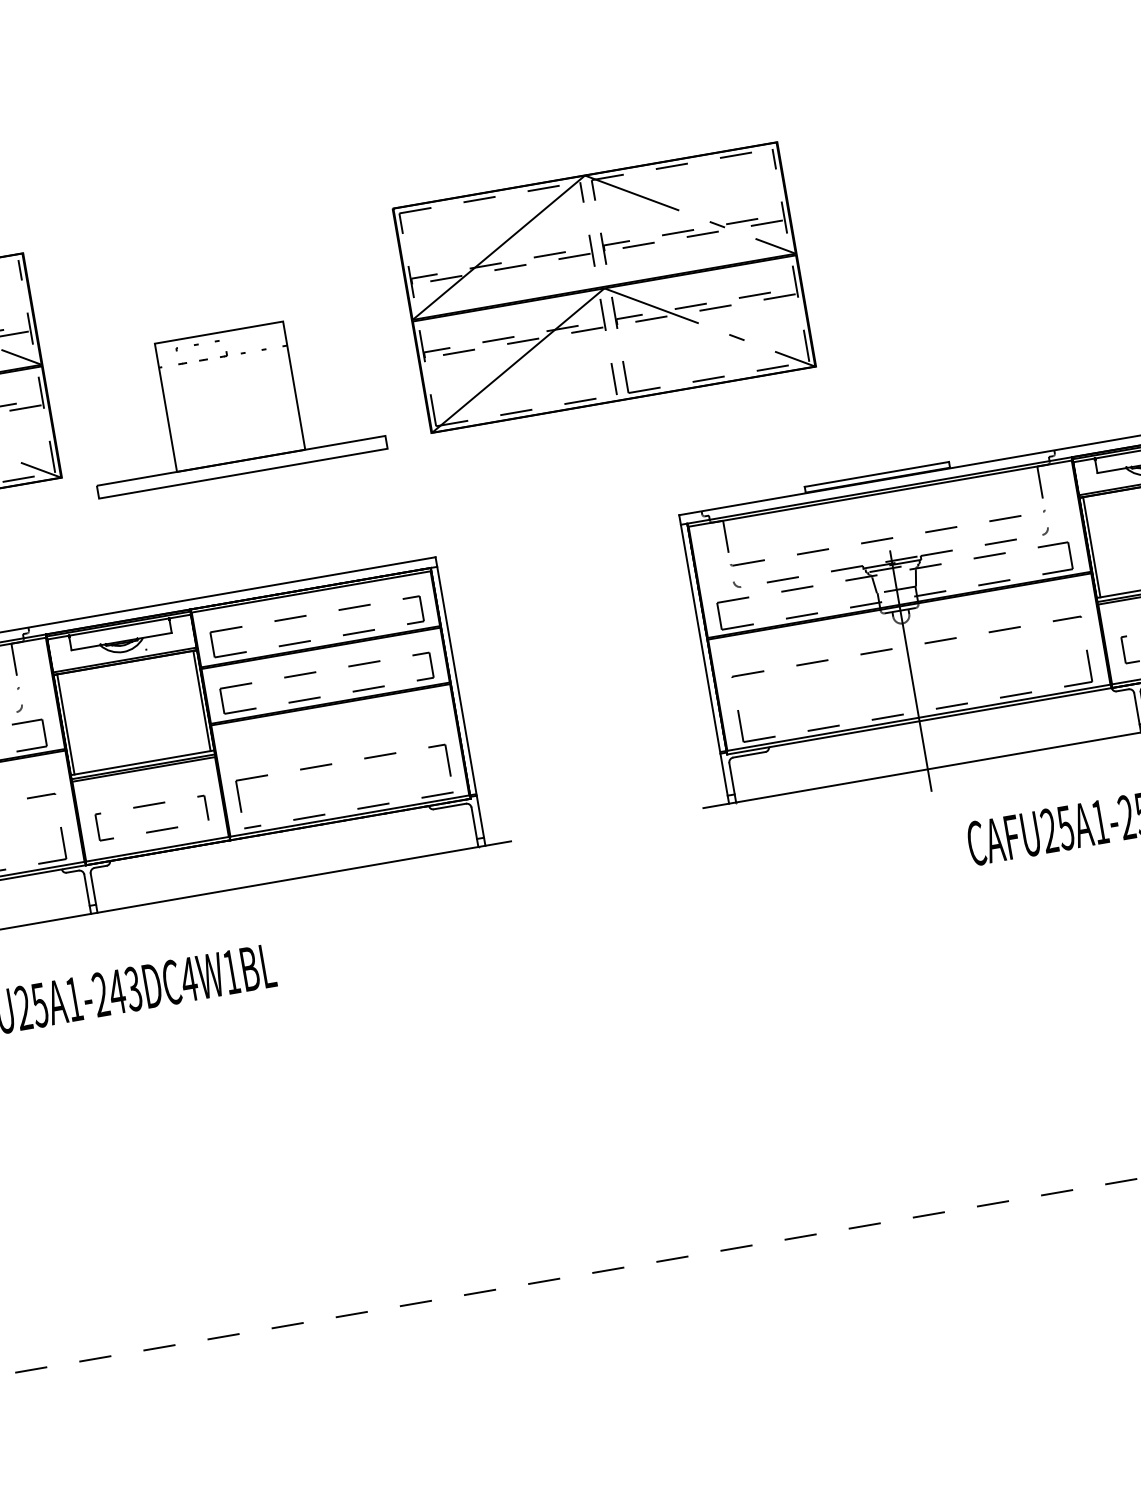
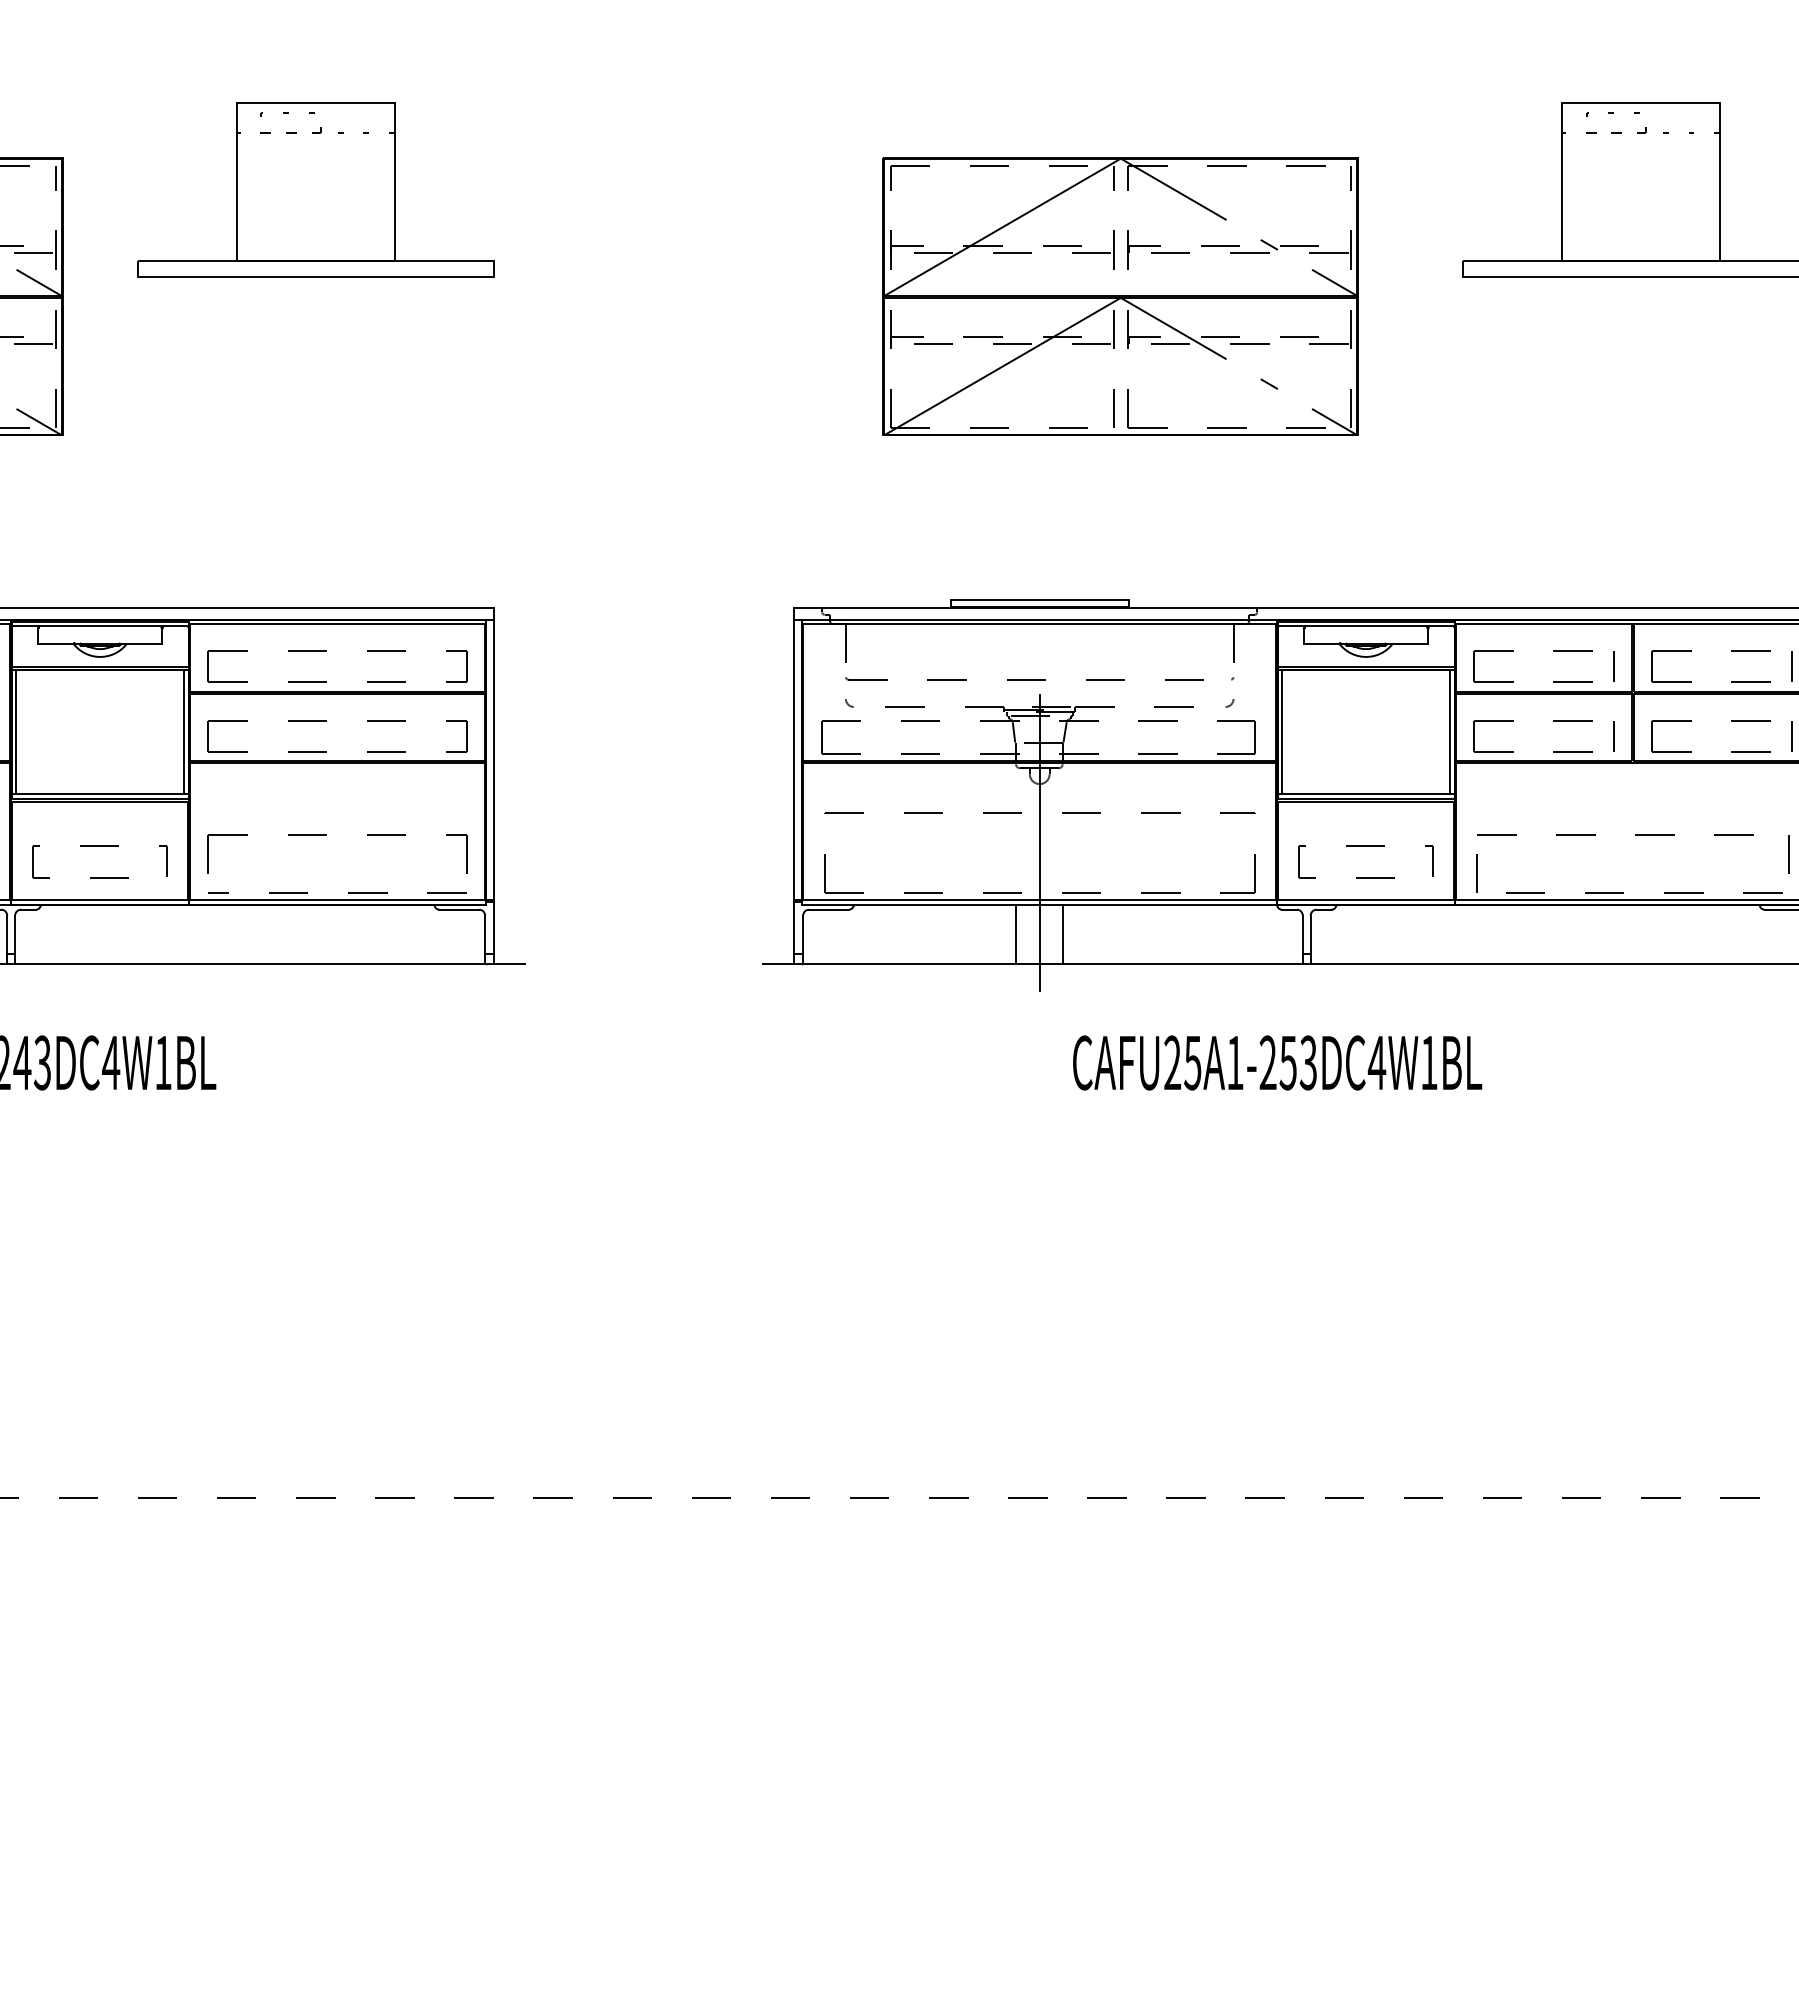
part: (604, 287) -> (1120, 296), moved
part: (230, 402) -> (315, 189), moved
line: (942, 742) -> (1063, 934), added
line: (904, 748) -> (1016, 934), added

